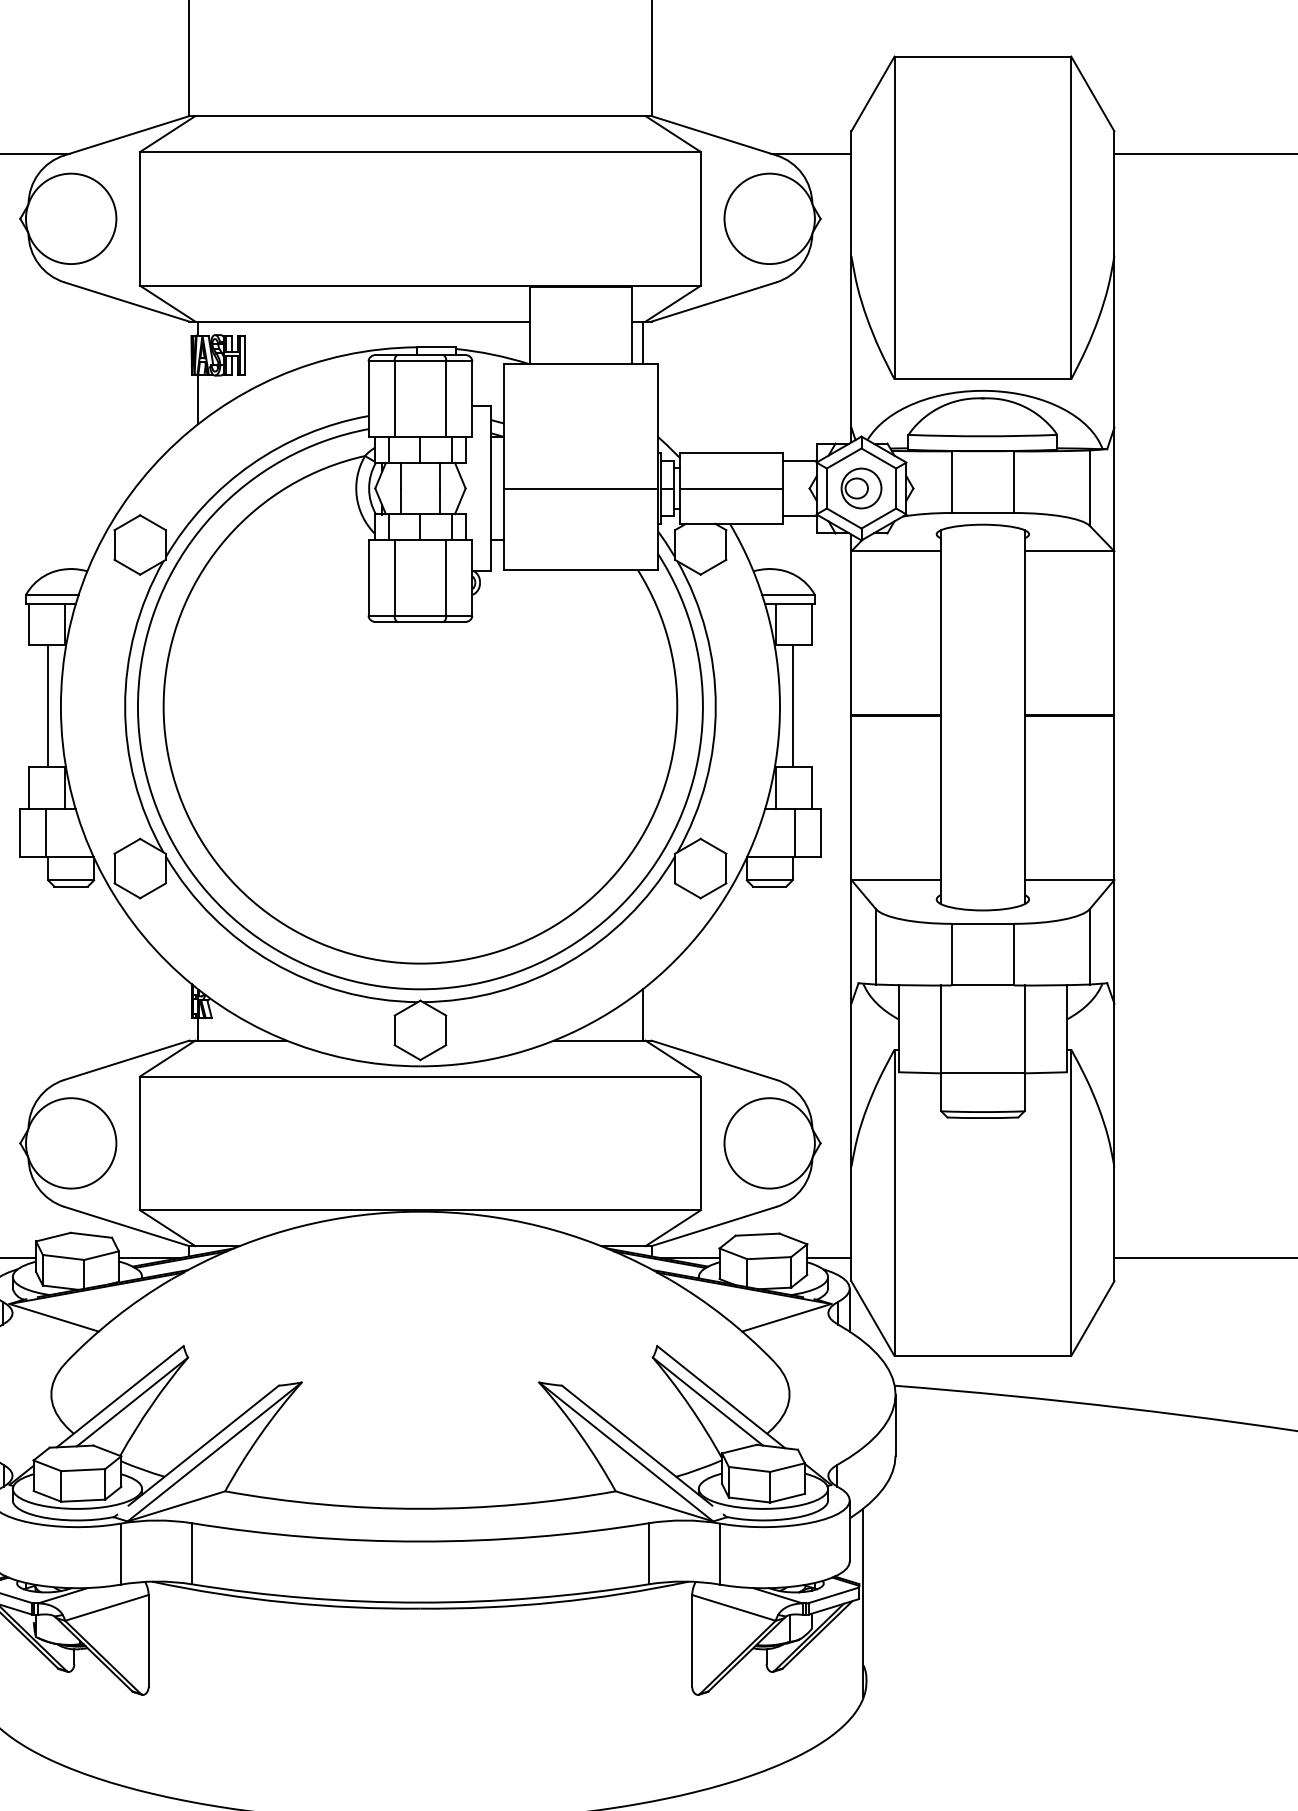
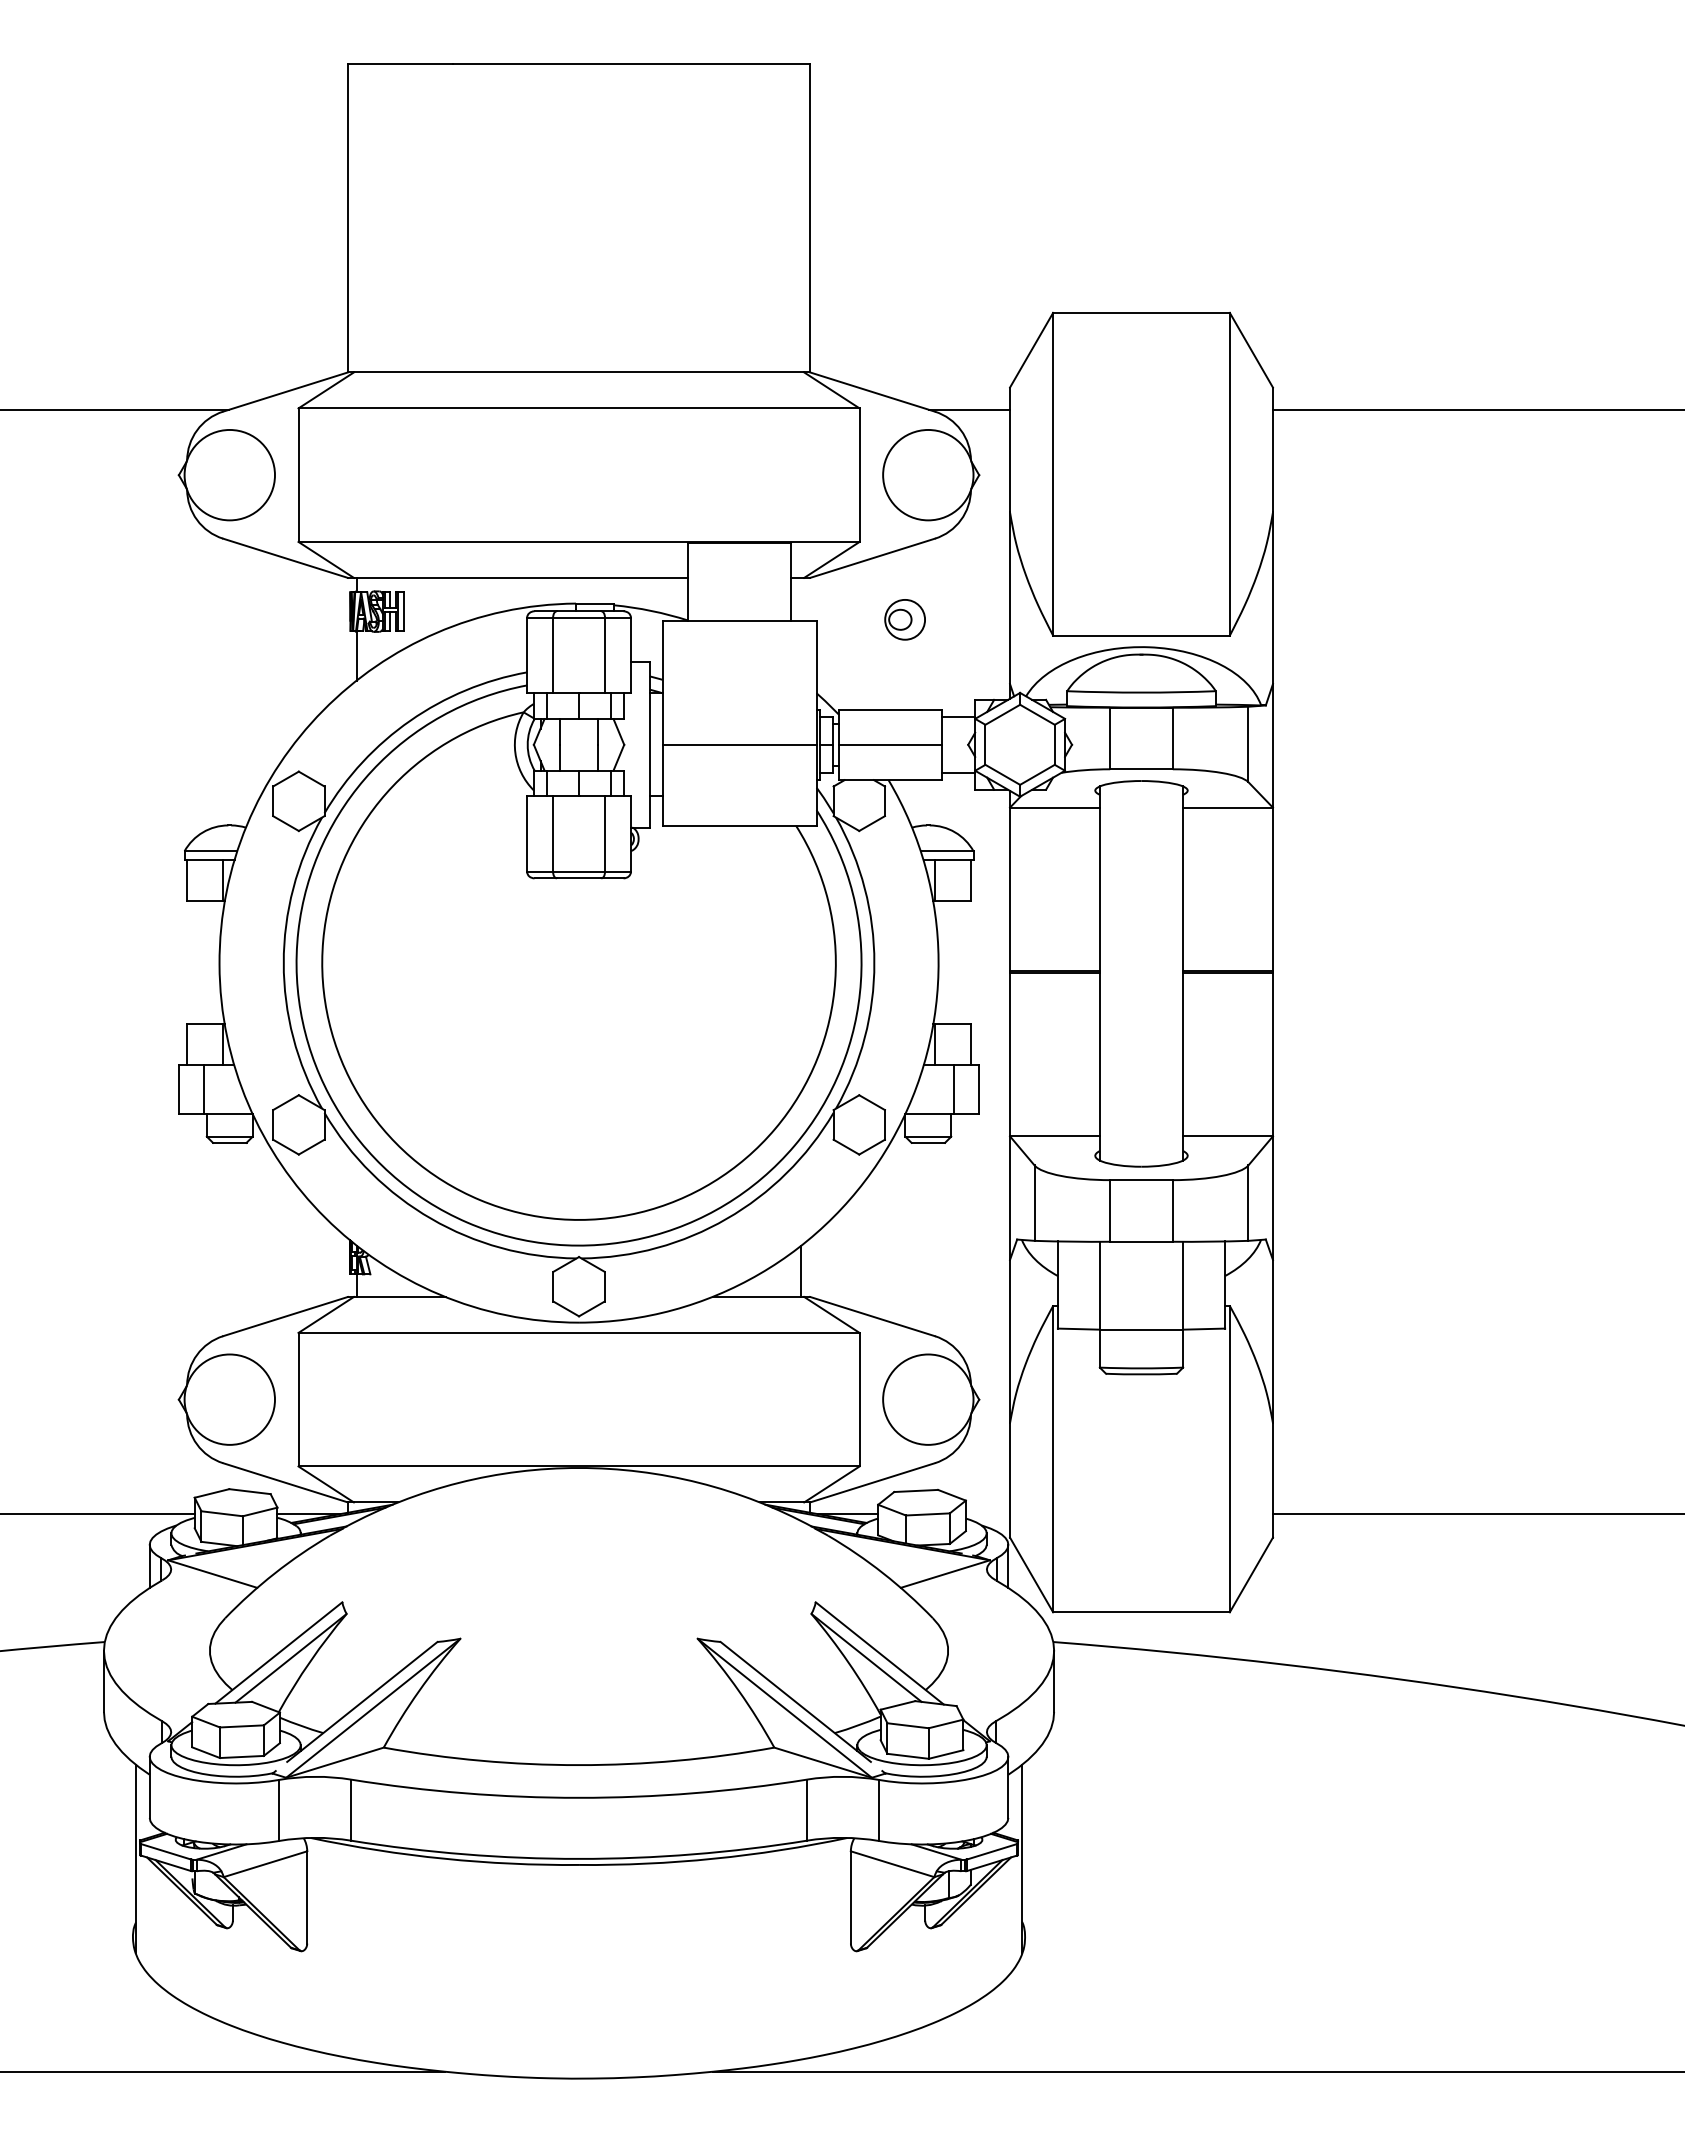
line: (642, 342) -> (801, 598), removed
part: (860, 488) -> (904, 619), moved
line: (47, 706) -> (206, 962), removed
line: (792, 706) -> (951, 962), removed
line: (828, 1258) -> (987, 1514), removed

